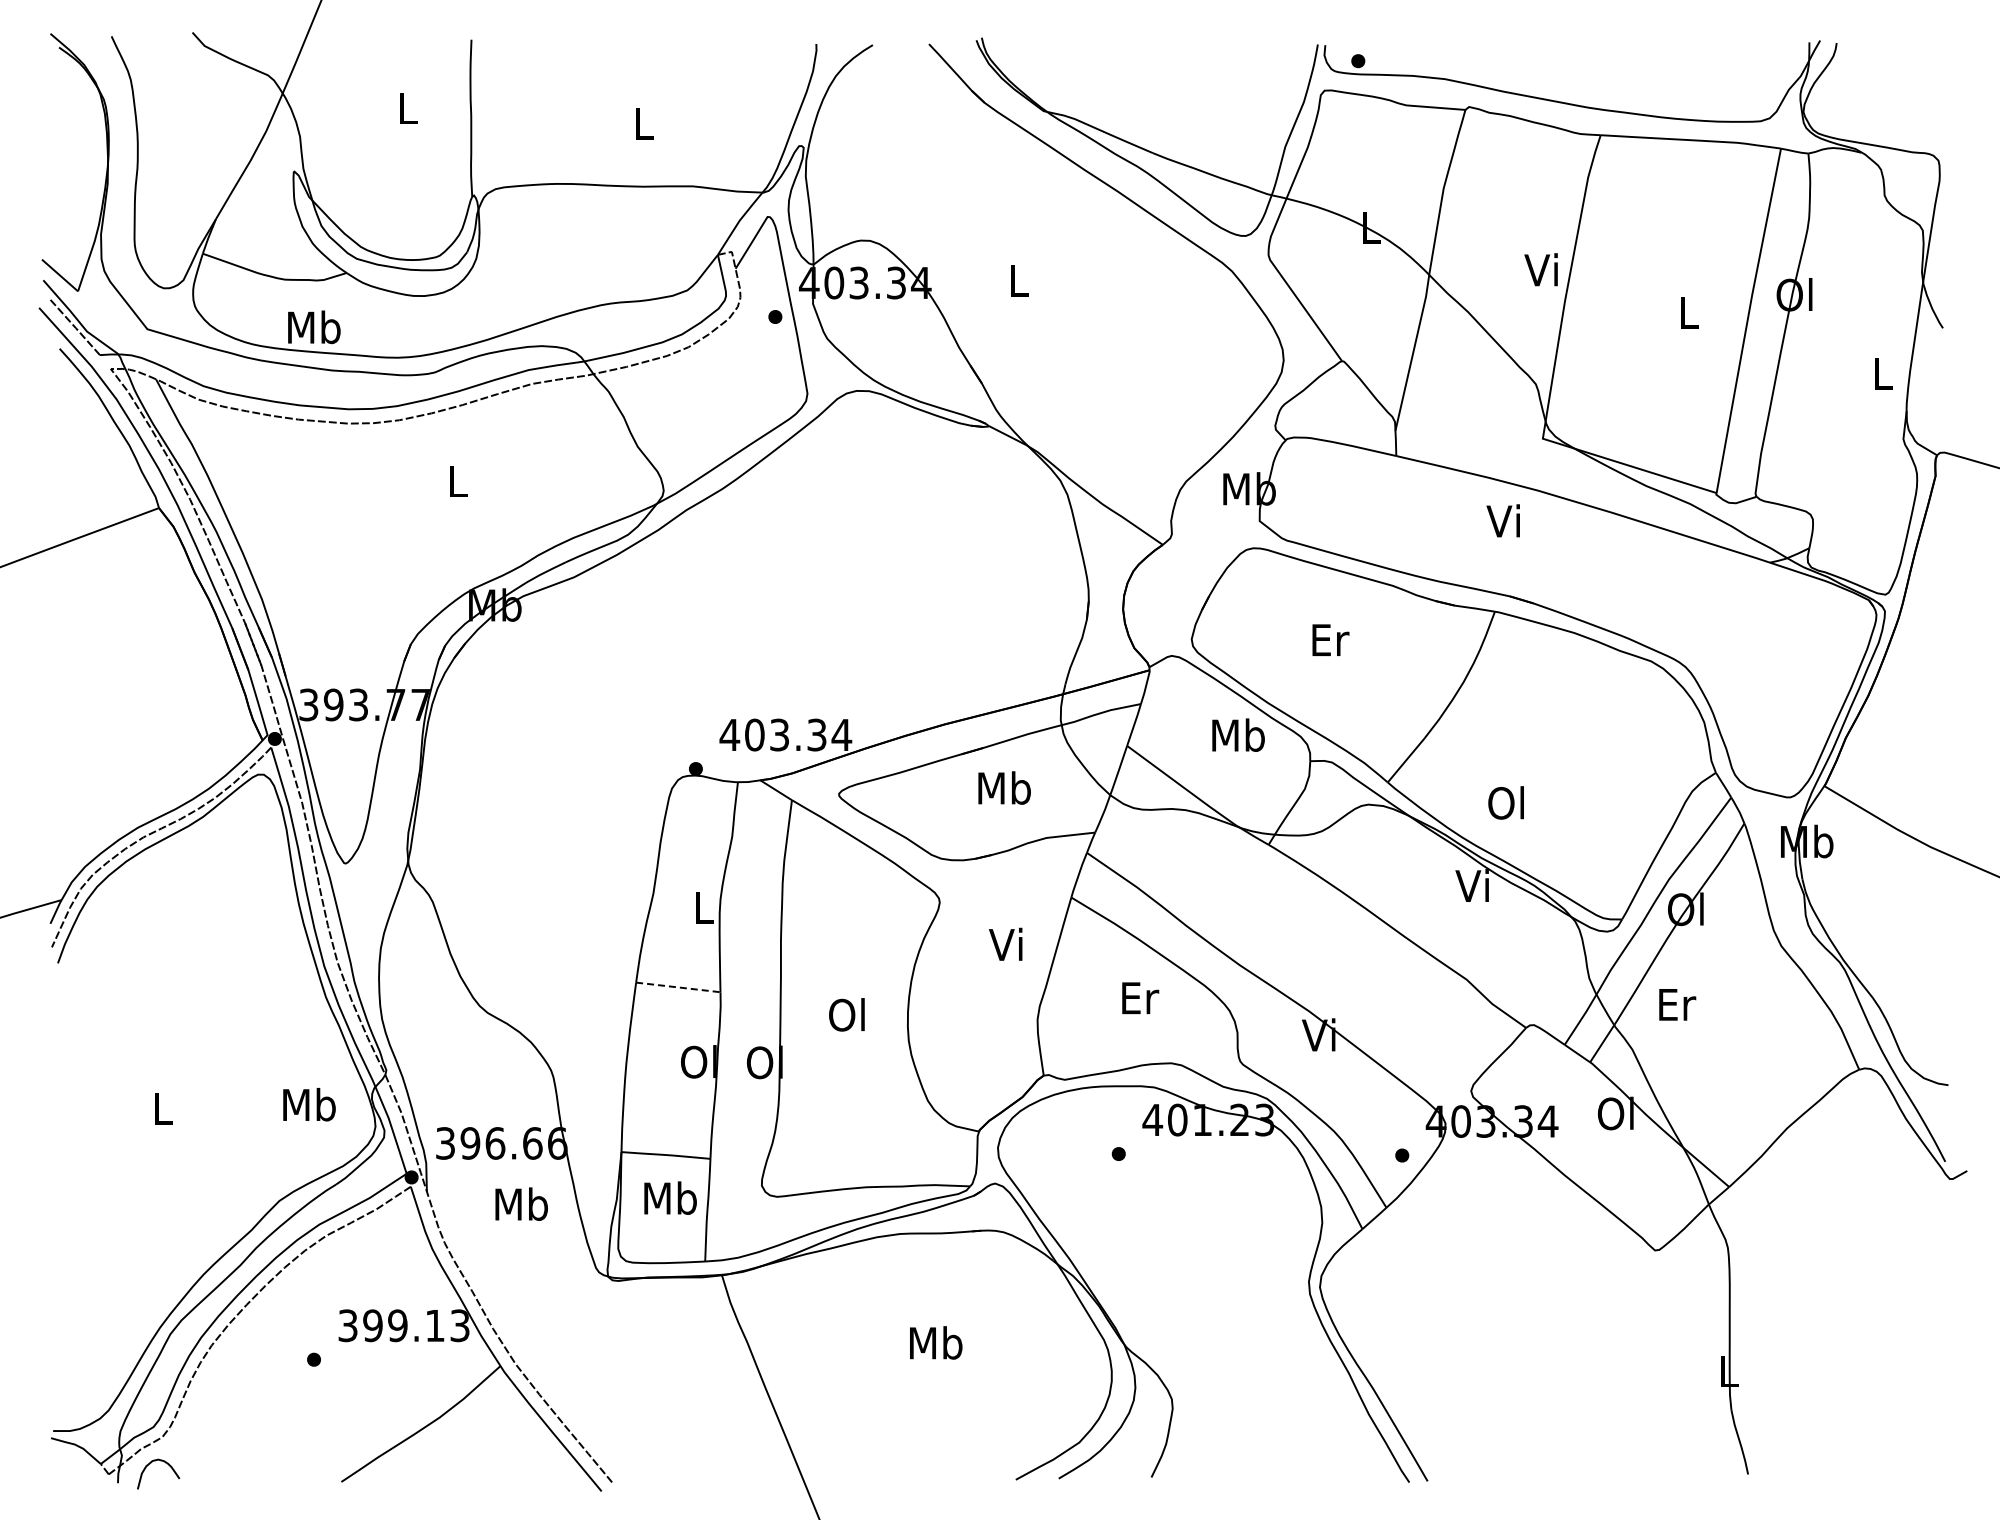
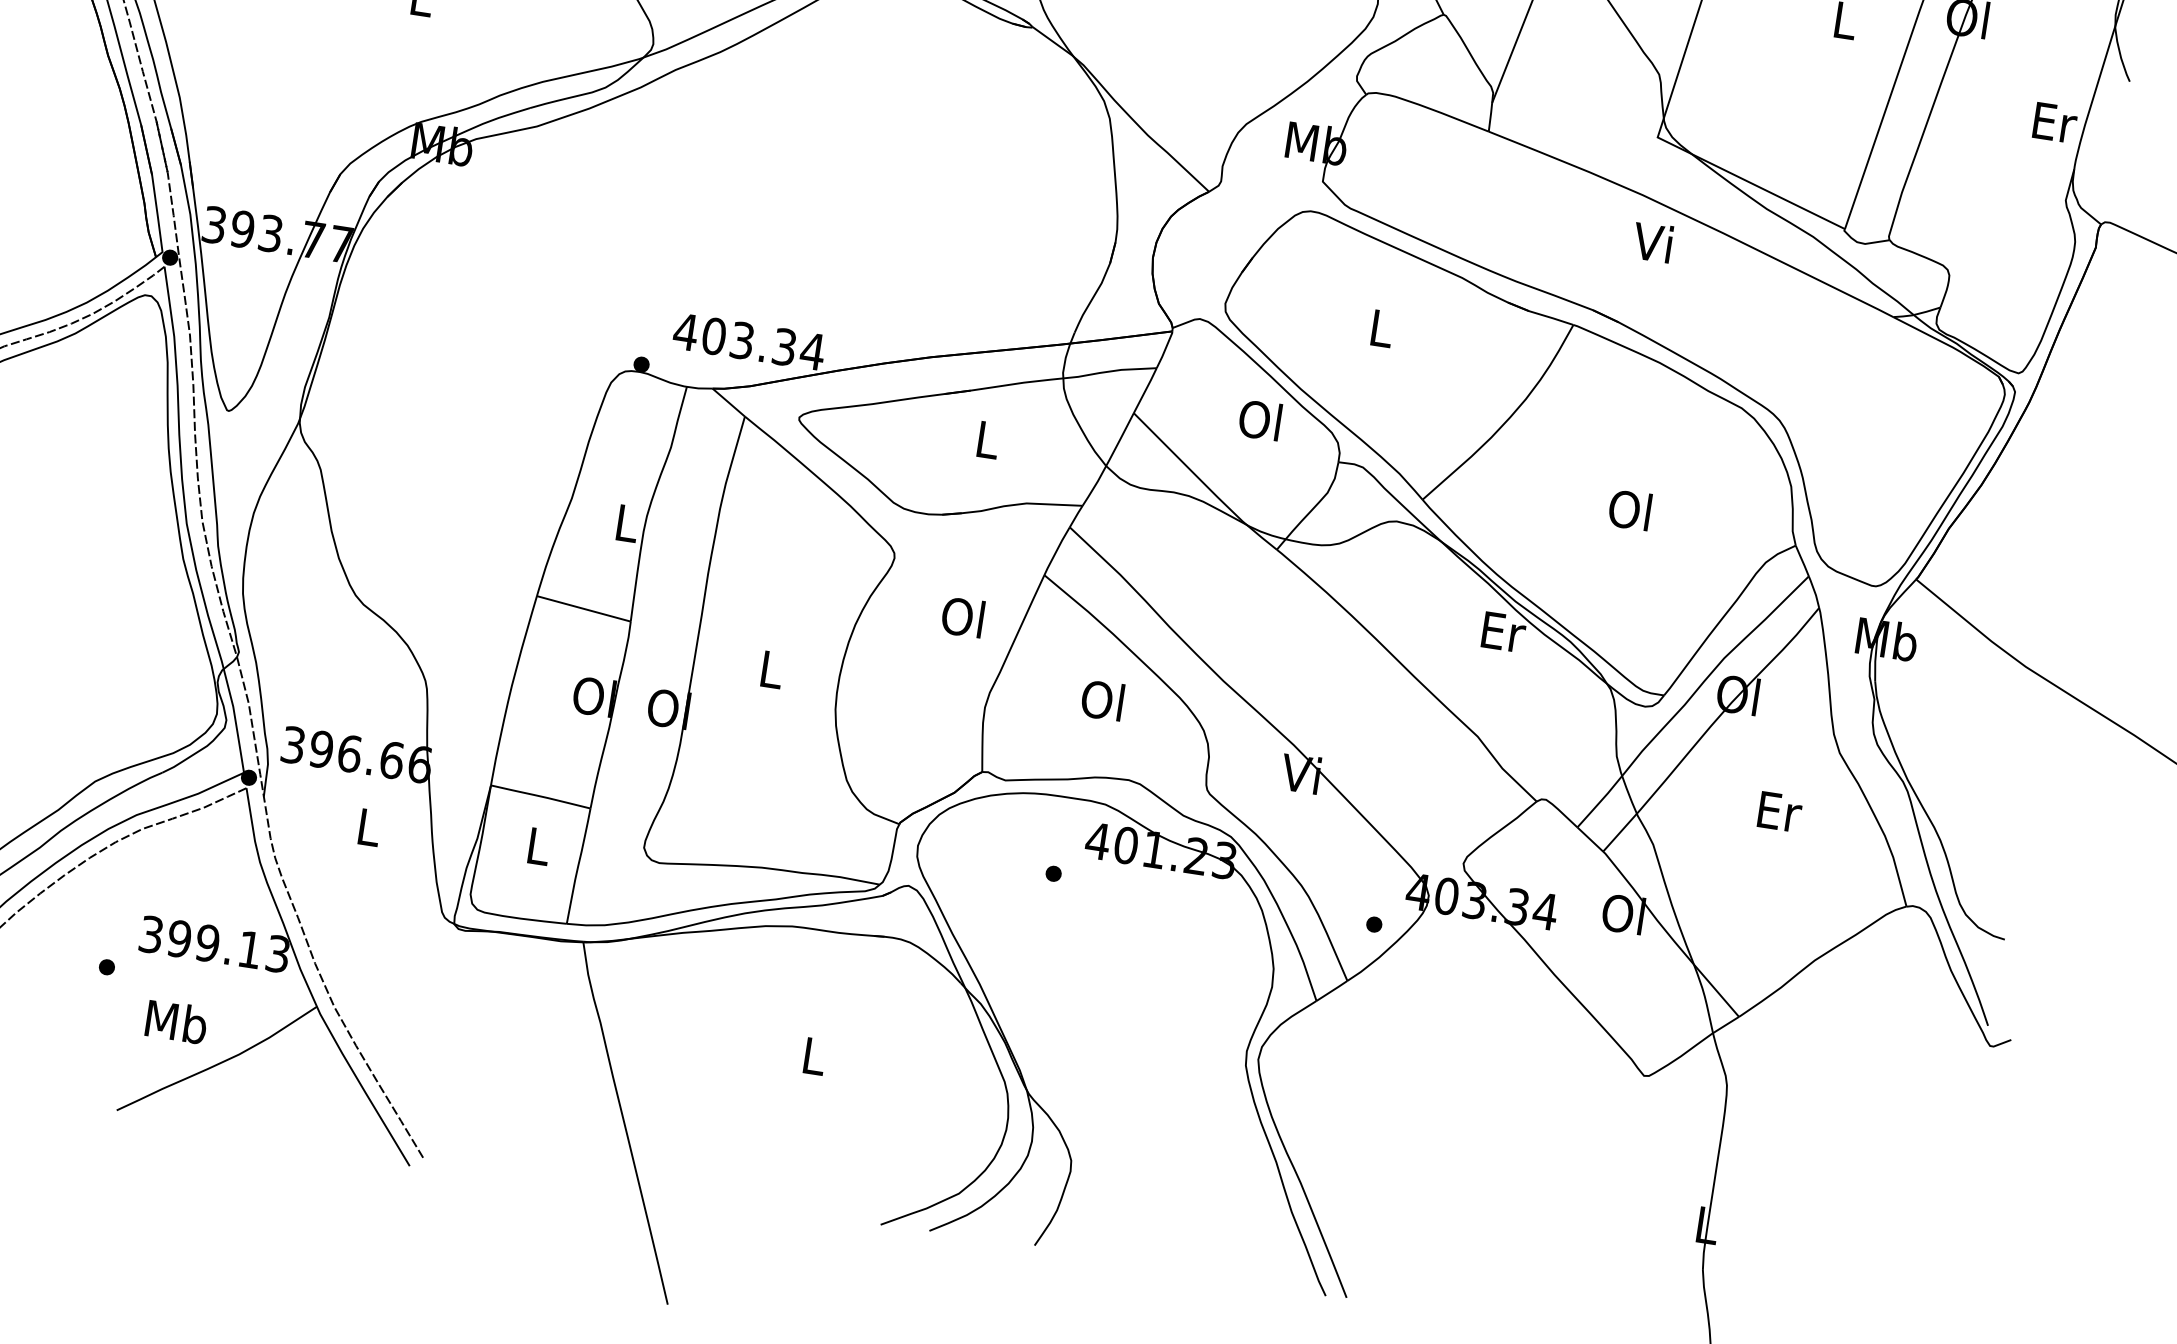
text: (1883, 373) -> (2054, 122), L -> Er
text: (1502, 520) -> (1651, 241), moved
text: (1330, 640) -> (1382, 329), Er -> L
text: (1238, 734) -> (1261, 419), Mb -> Ol
text: (1004, 787) -> (987, 439), Mb -> L
text: (1505, 802) -> (1629, 509), moved
text: (1474, 885) -> (1502, 631), Vi -> Er
text: (1006, 944) -> (962, 617), Vi -> Ol
line: (678, 987) -> (584, 608), dashed -> solid
text: (1139, 997) -> (1104, 700), Er -> Ol
text: (1677, 1004) -> (1780, 811), moved
text: (846, 1014) -> (769, 668), Ol -> L
text: (309, 1104) -> (176, 1021), moved
text: (670, 1197) -> (538, 845), Mb -> L
text: (521, 1203) -> (368, 826), Mb -> L
text: (936, 1342) -> (814, 1055), Mb -> L

